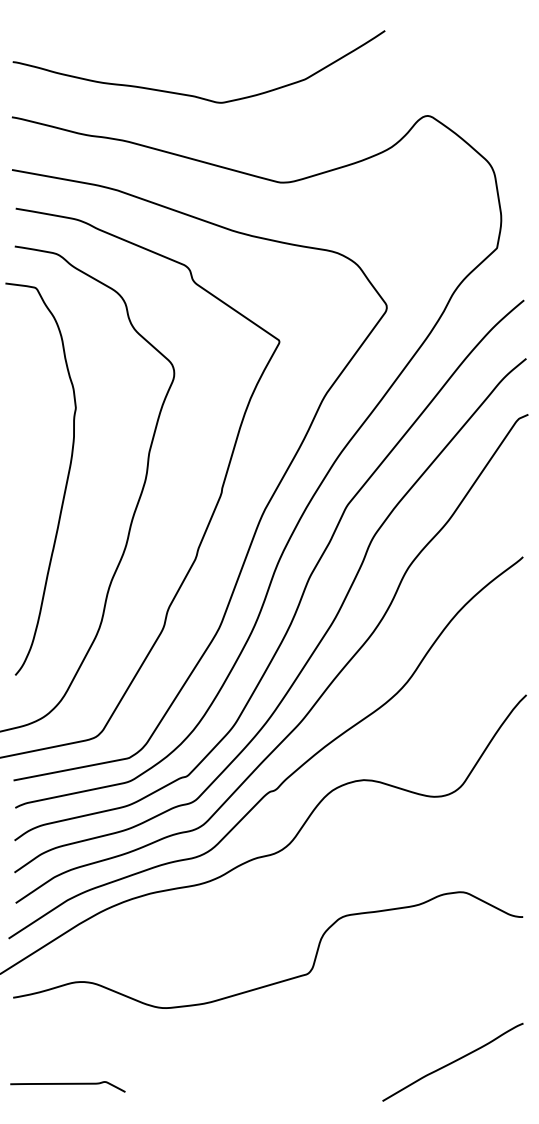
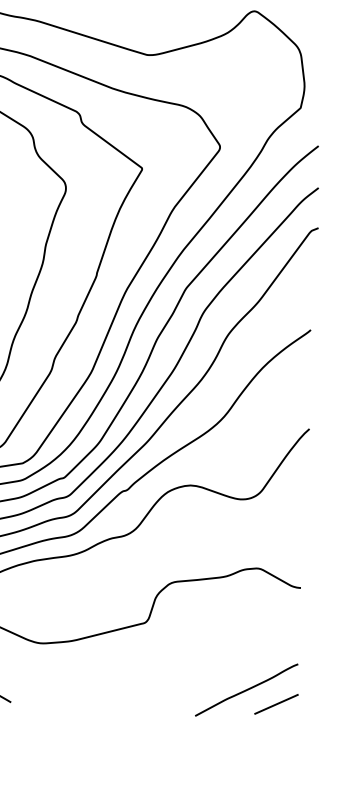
line: (494, 1080) -> (275, 704), added

